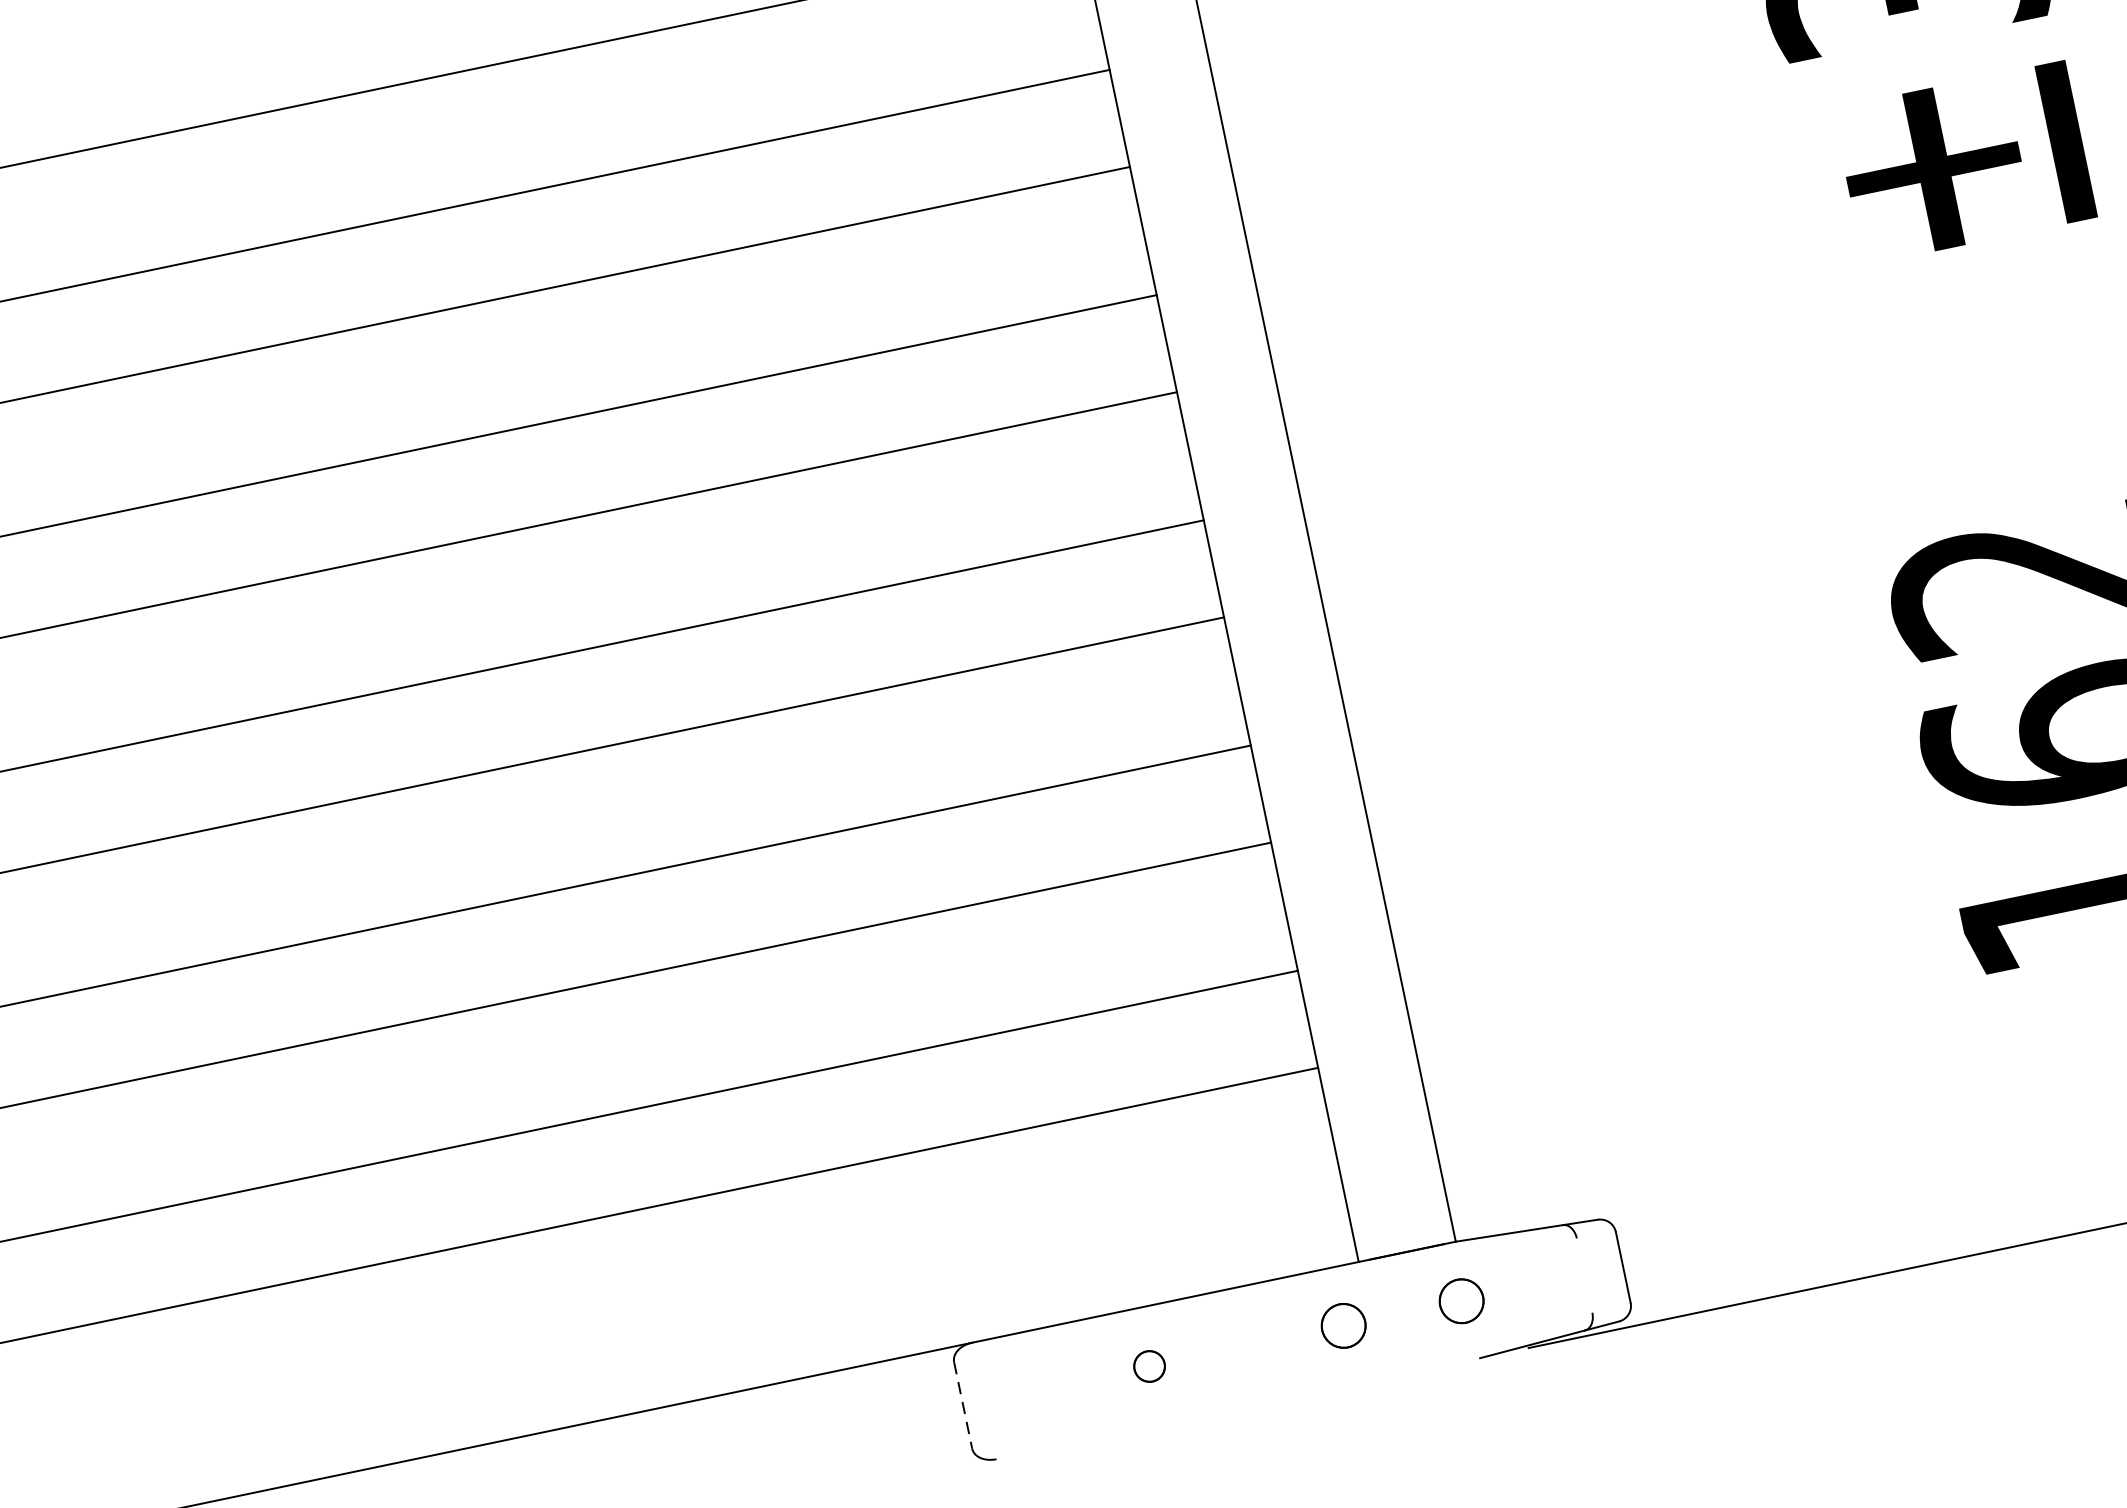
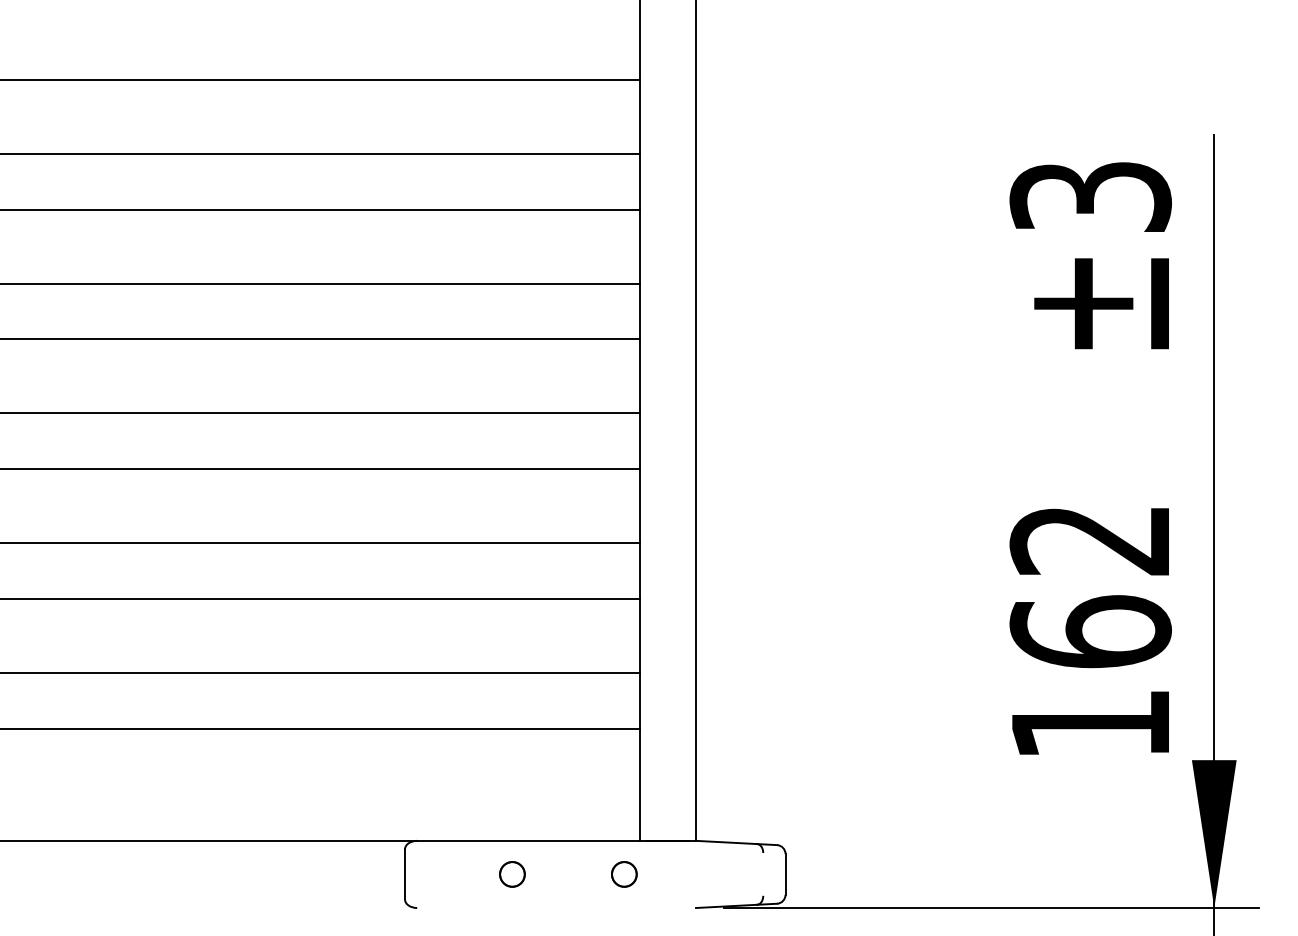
circle: (1461, 1301) -> (692, 874), removed
circle: (1149, 1366) -> (512, 874), size x1.43
line: (964, 1405) -> (405, 874), dashed -> solid

